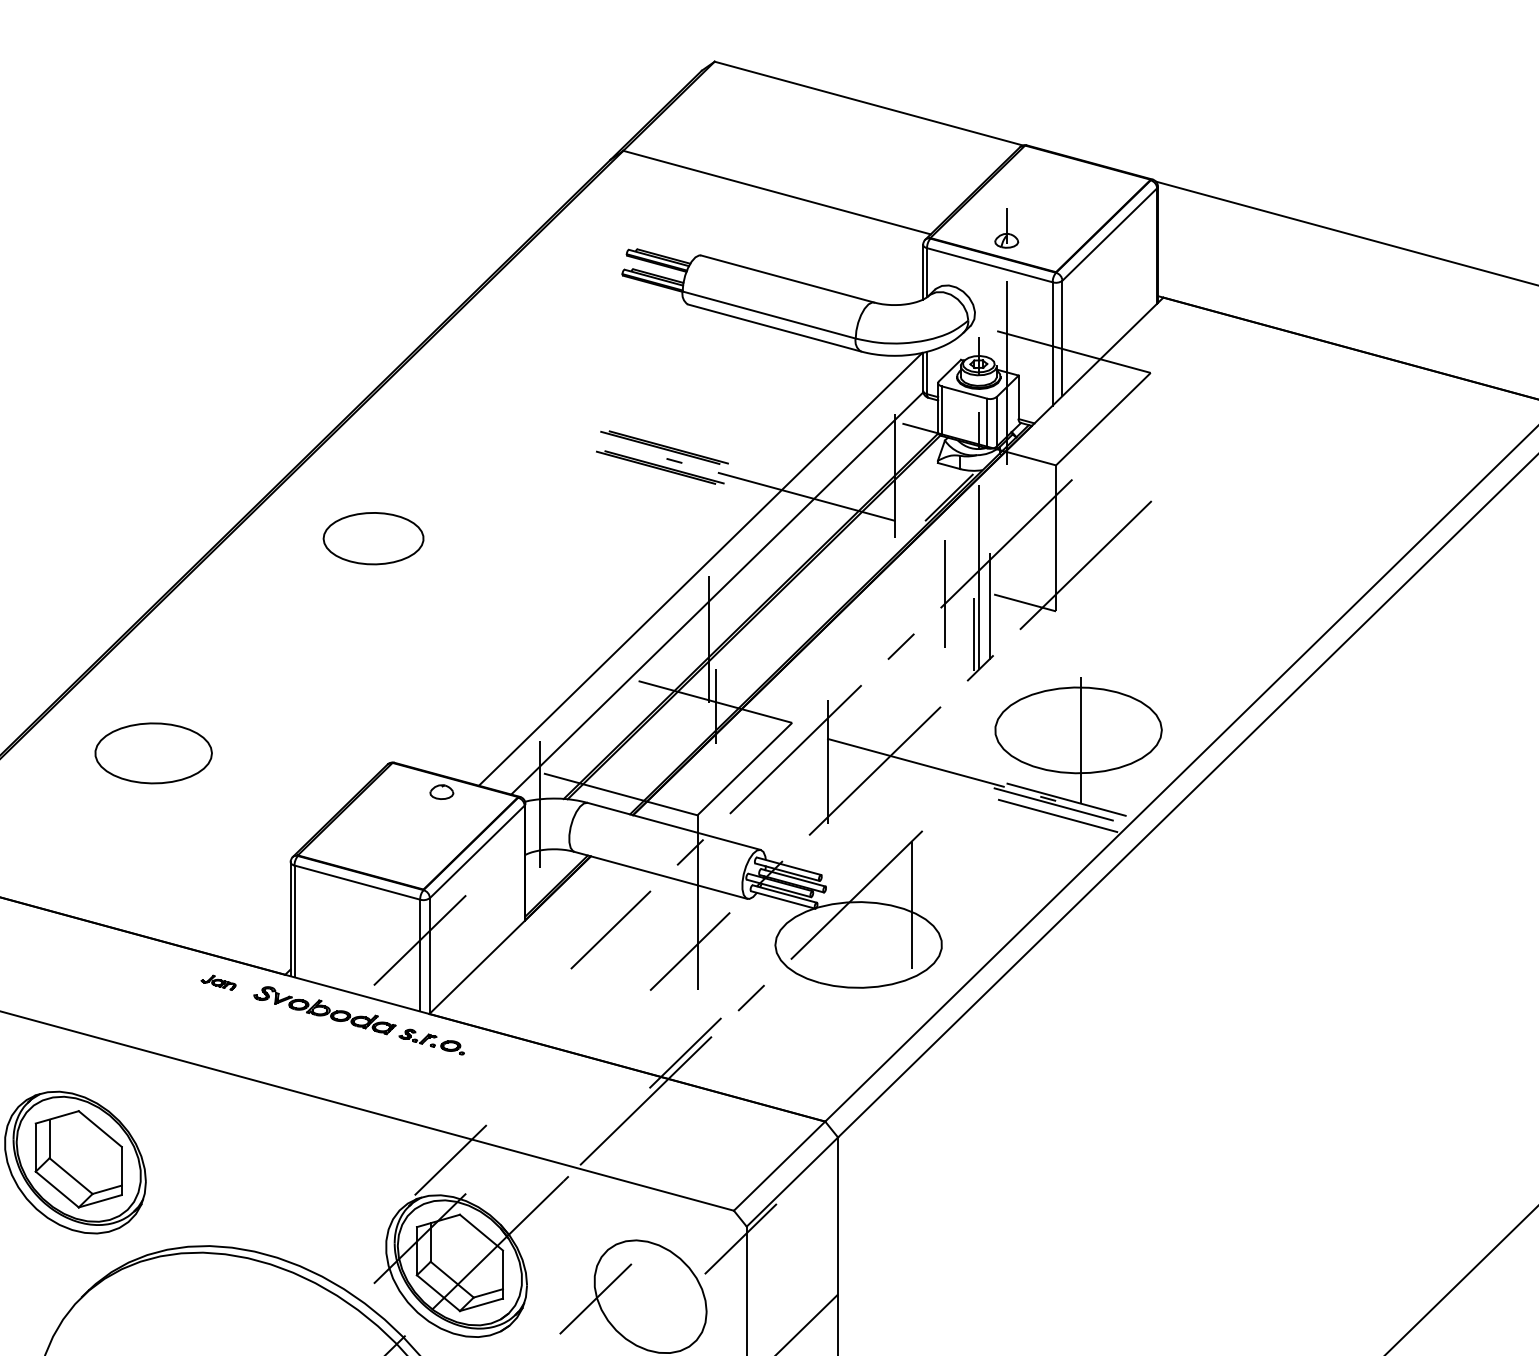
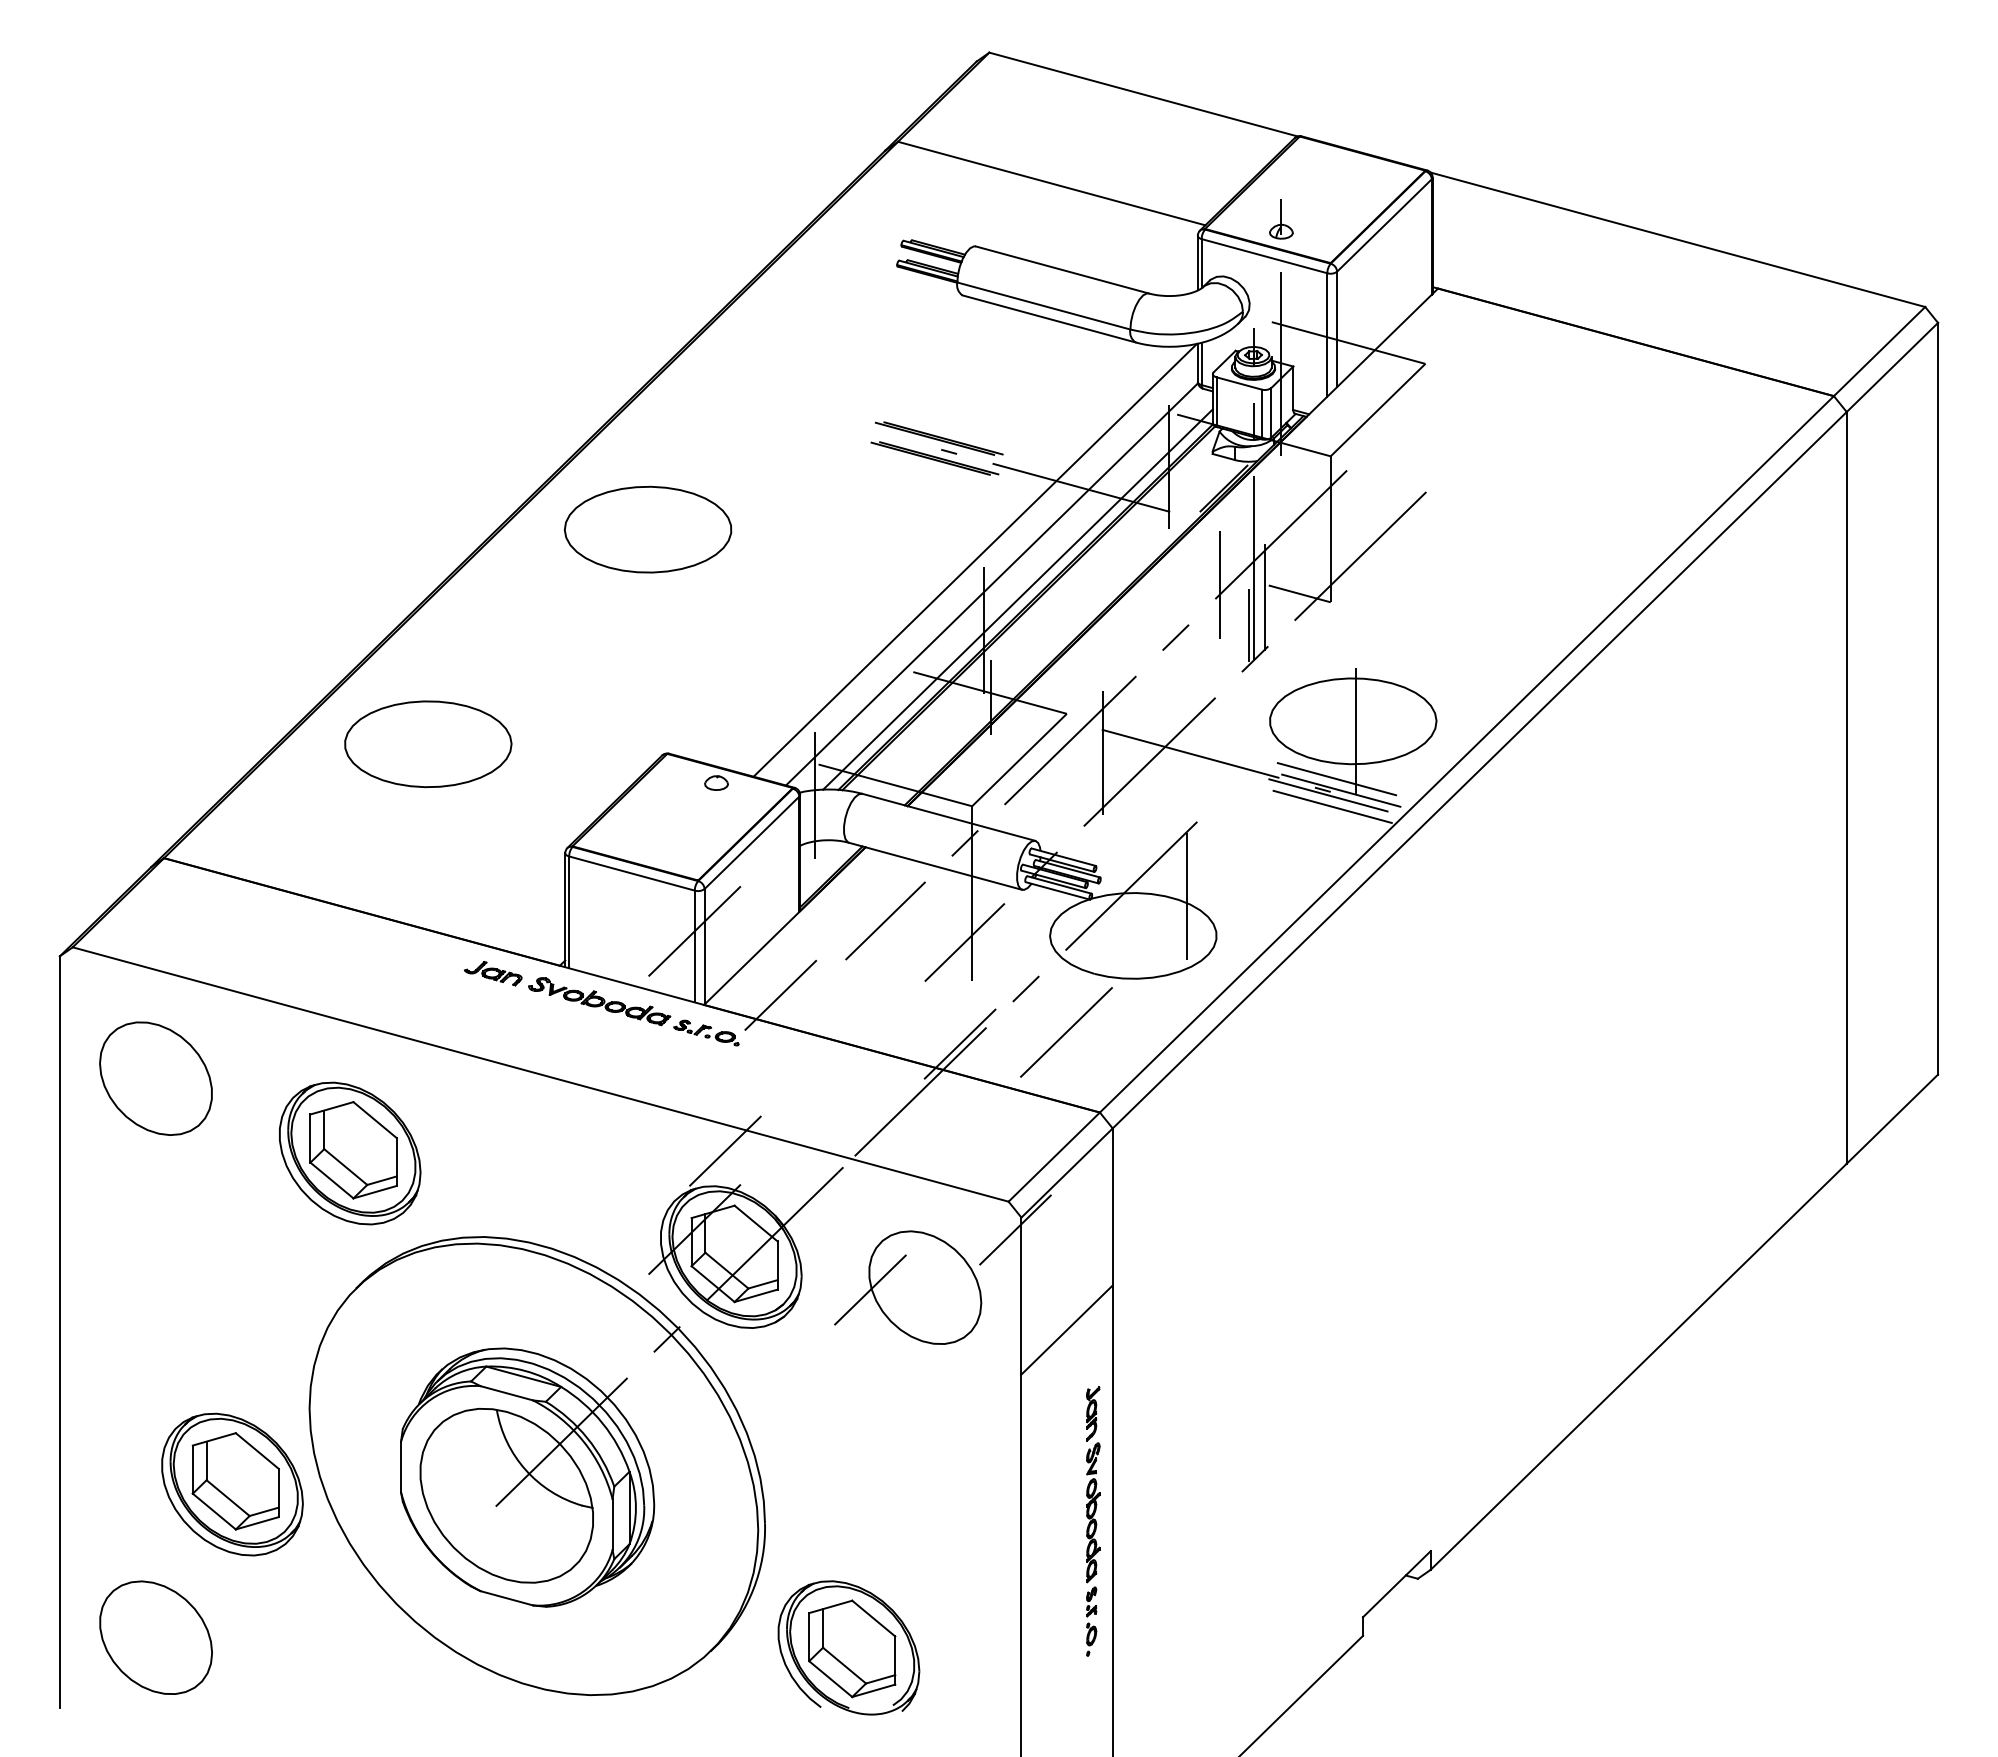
part: (373, 538) -> (648, 529), size x1.67
line: (742, 608) -> (1017, 599), added
part: (153, 753) -> (428, 744), size x1.43
line: (1061, 787) -> (1336, 778), added
part: (218, 982) -> (493, 973), size x1.67
line: (505, 1004) -> (780, 995), added
line: (791, 1041) -> (1066, 1032), added

